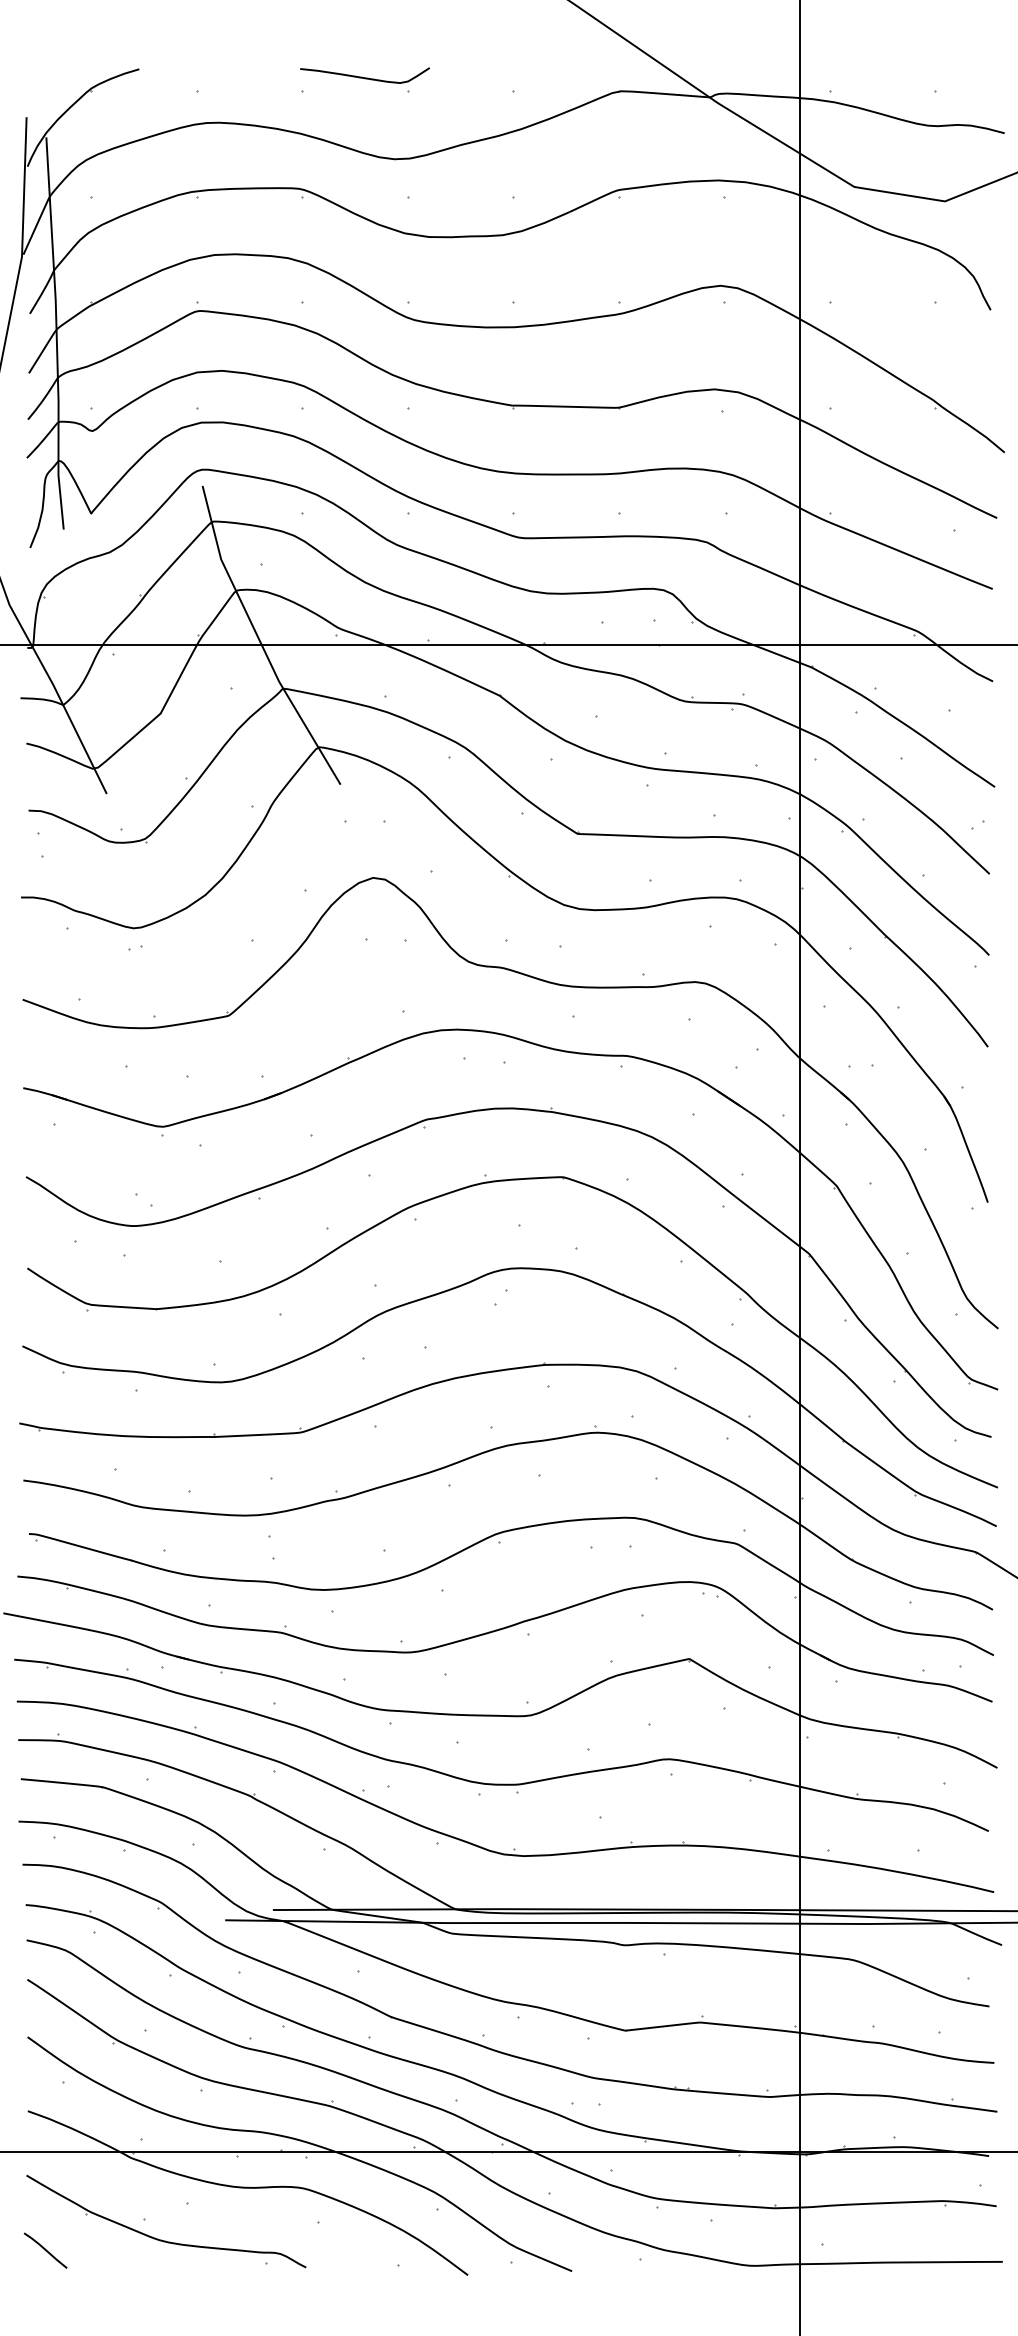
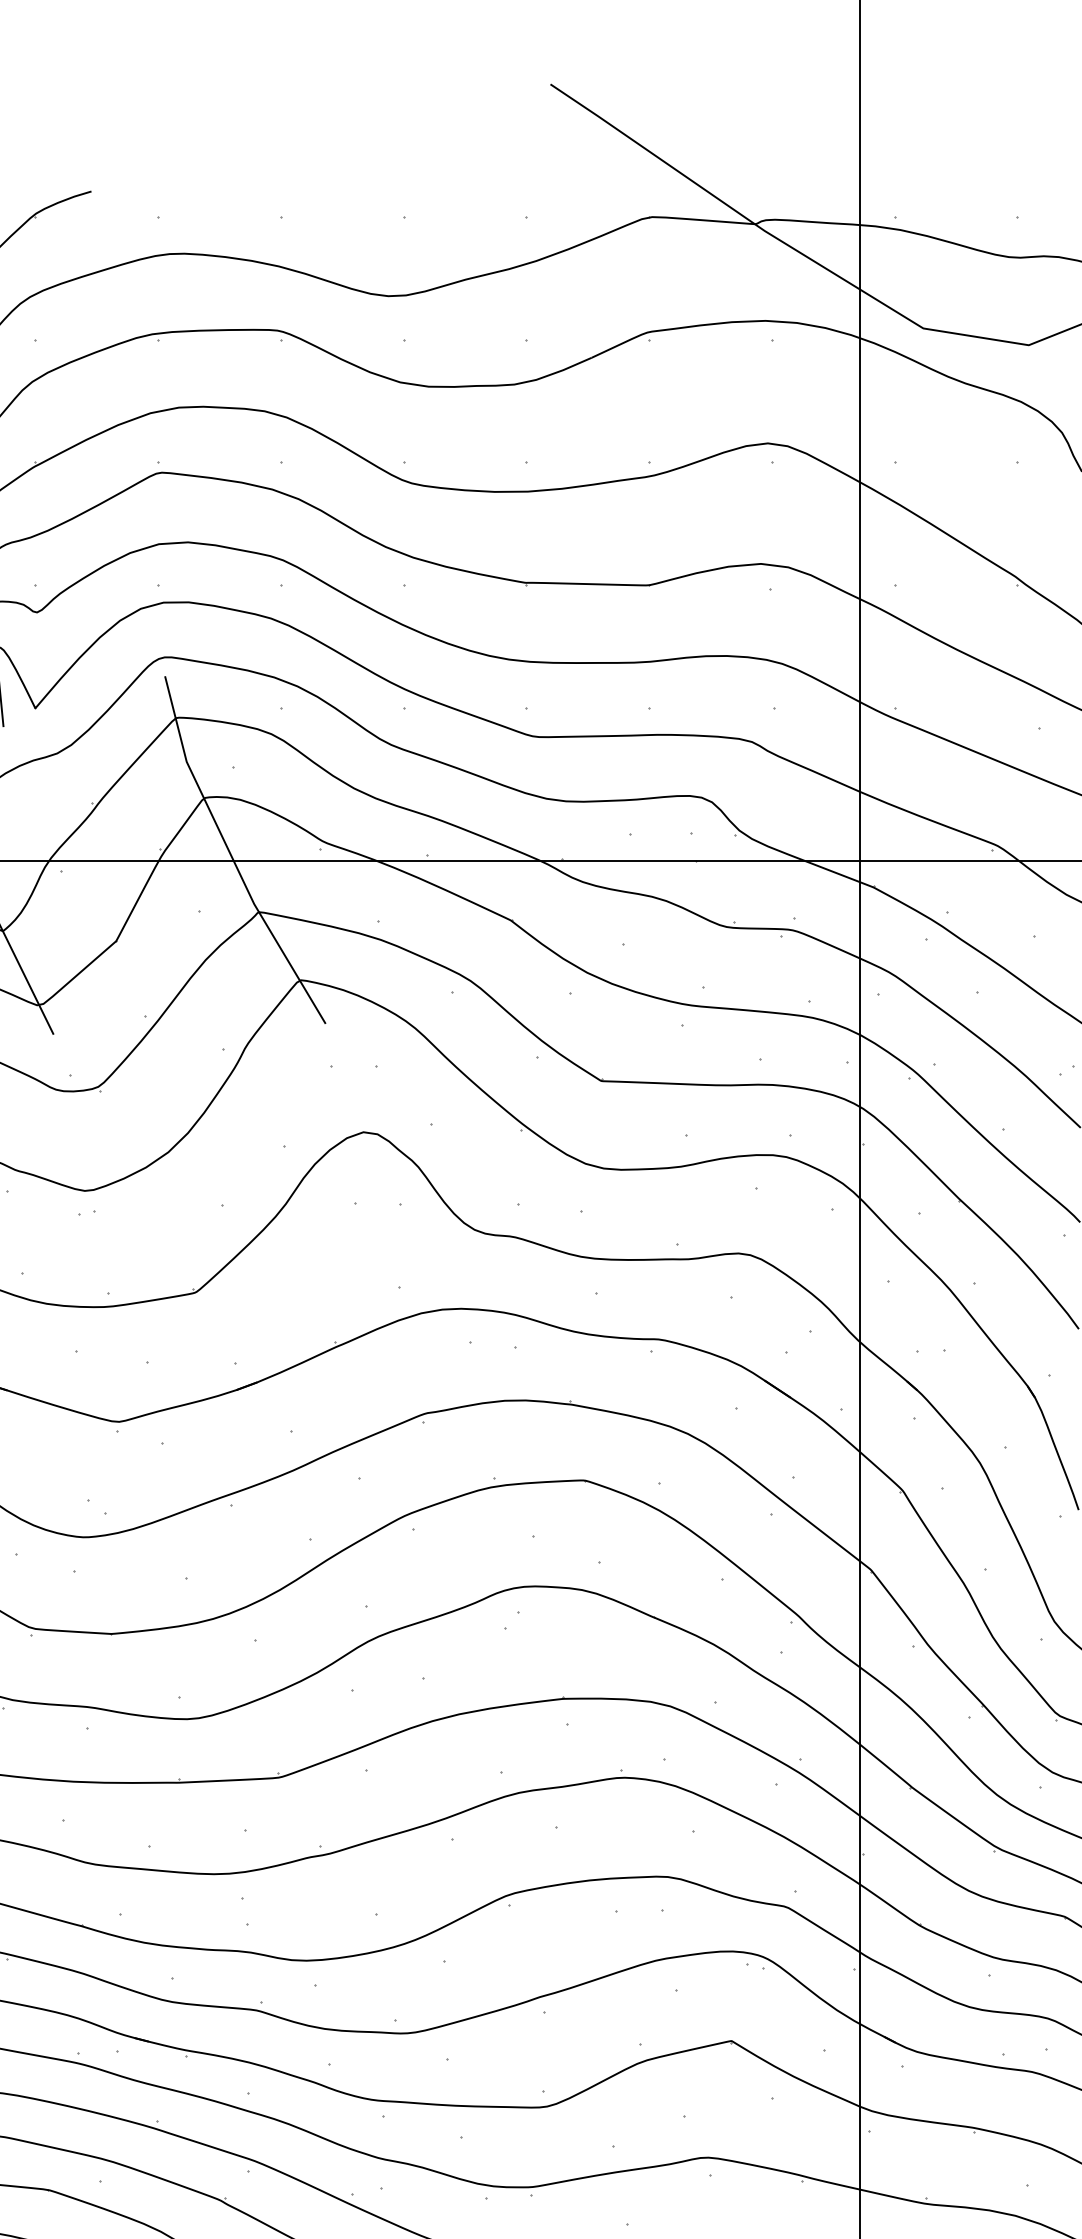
curve: (364, 77) -> (353, 201), removed

